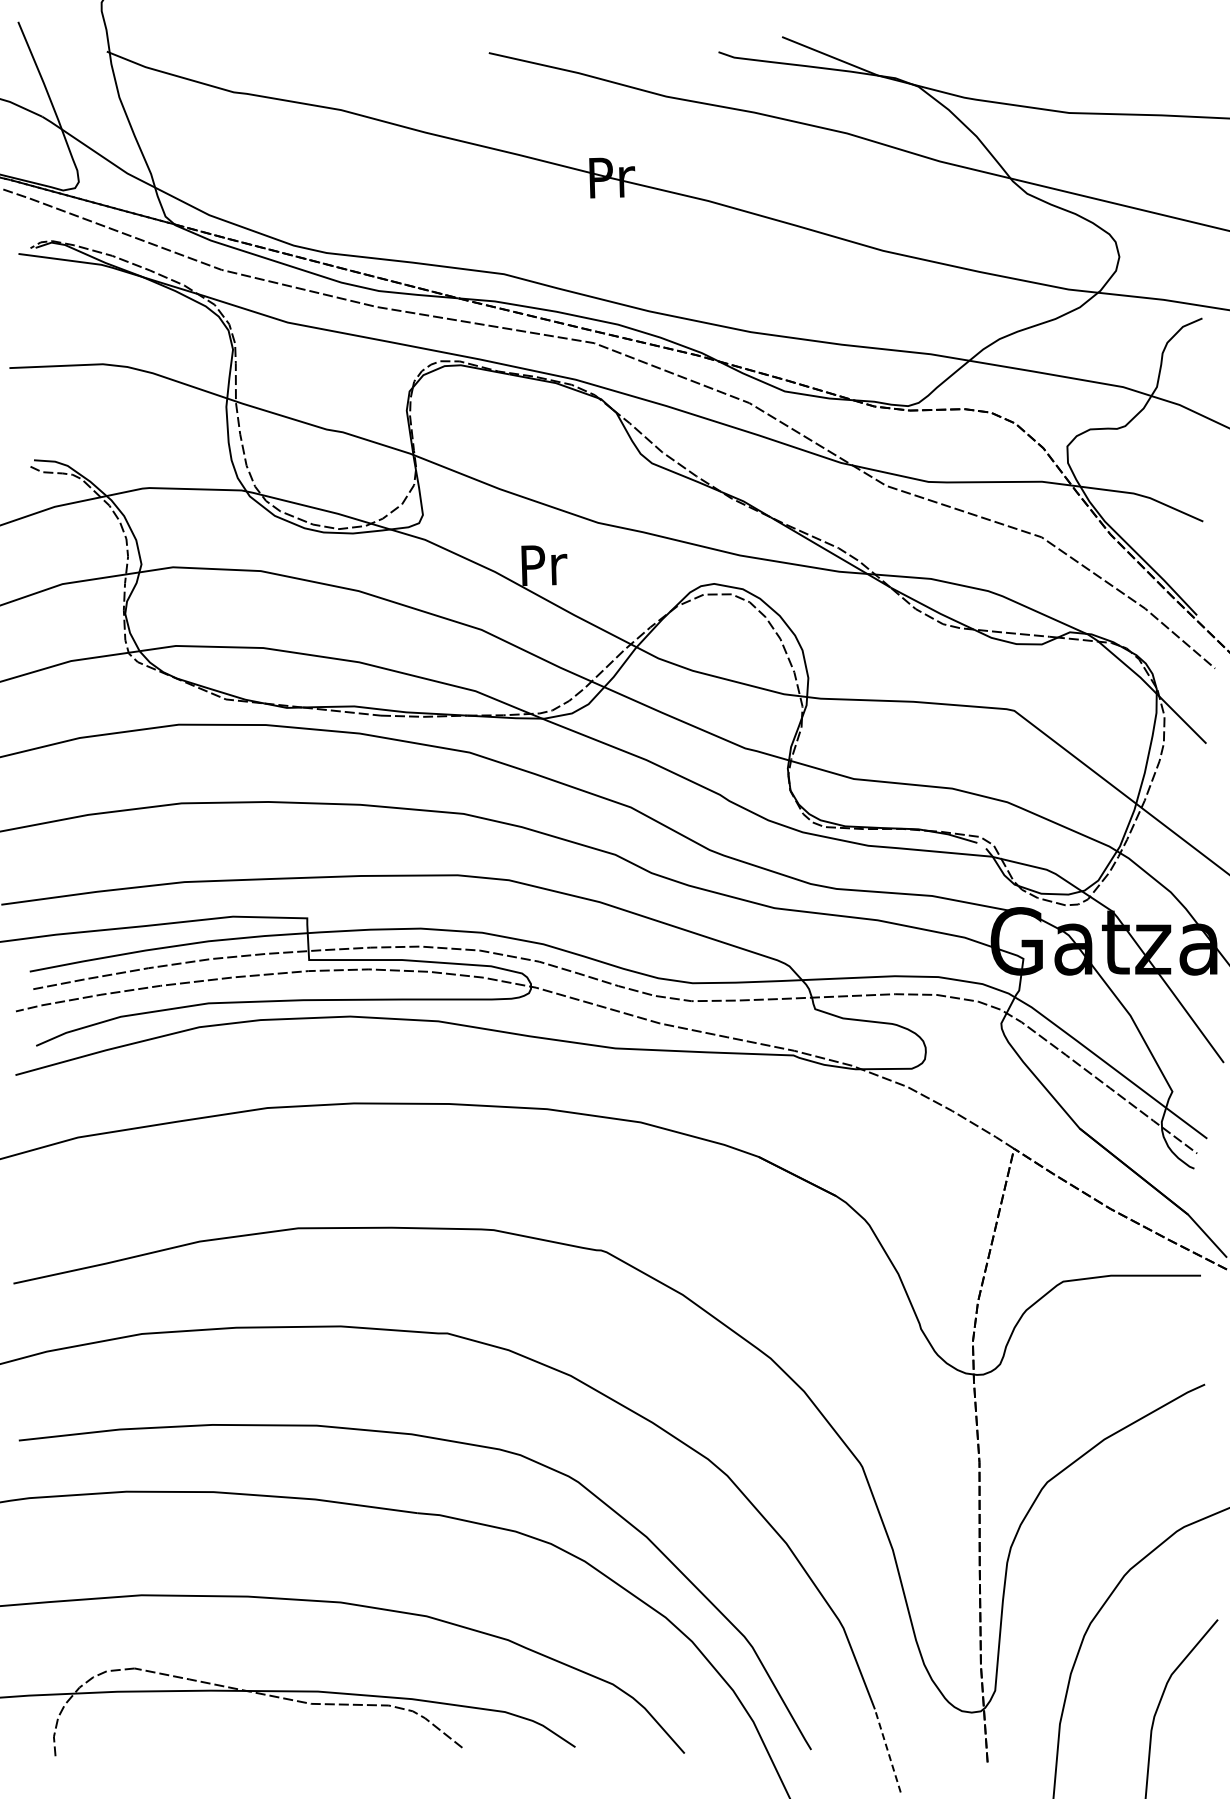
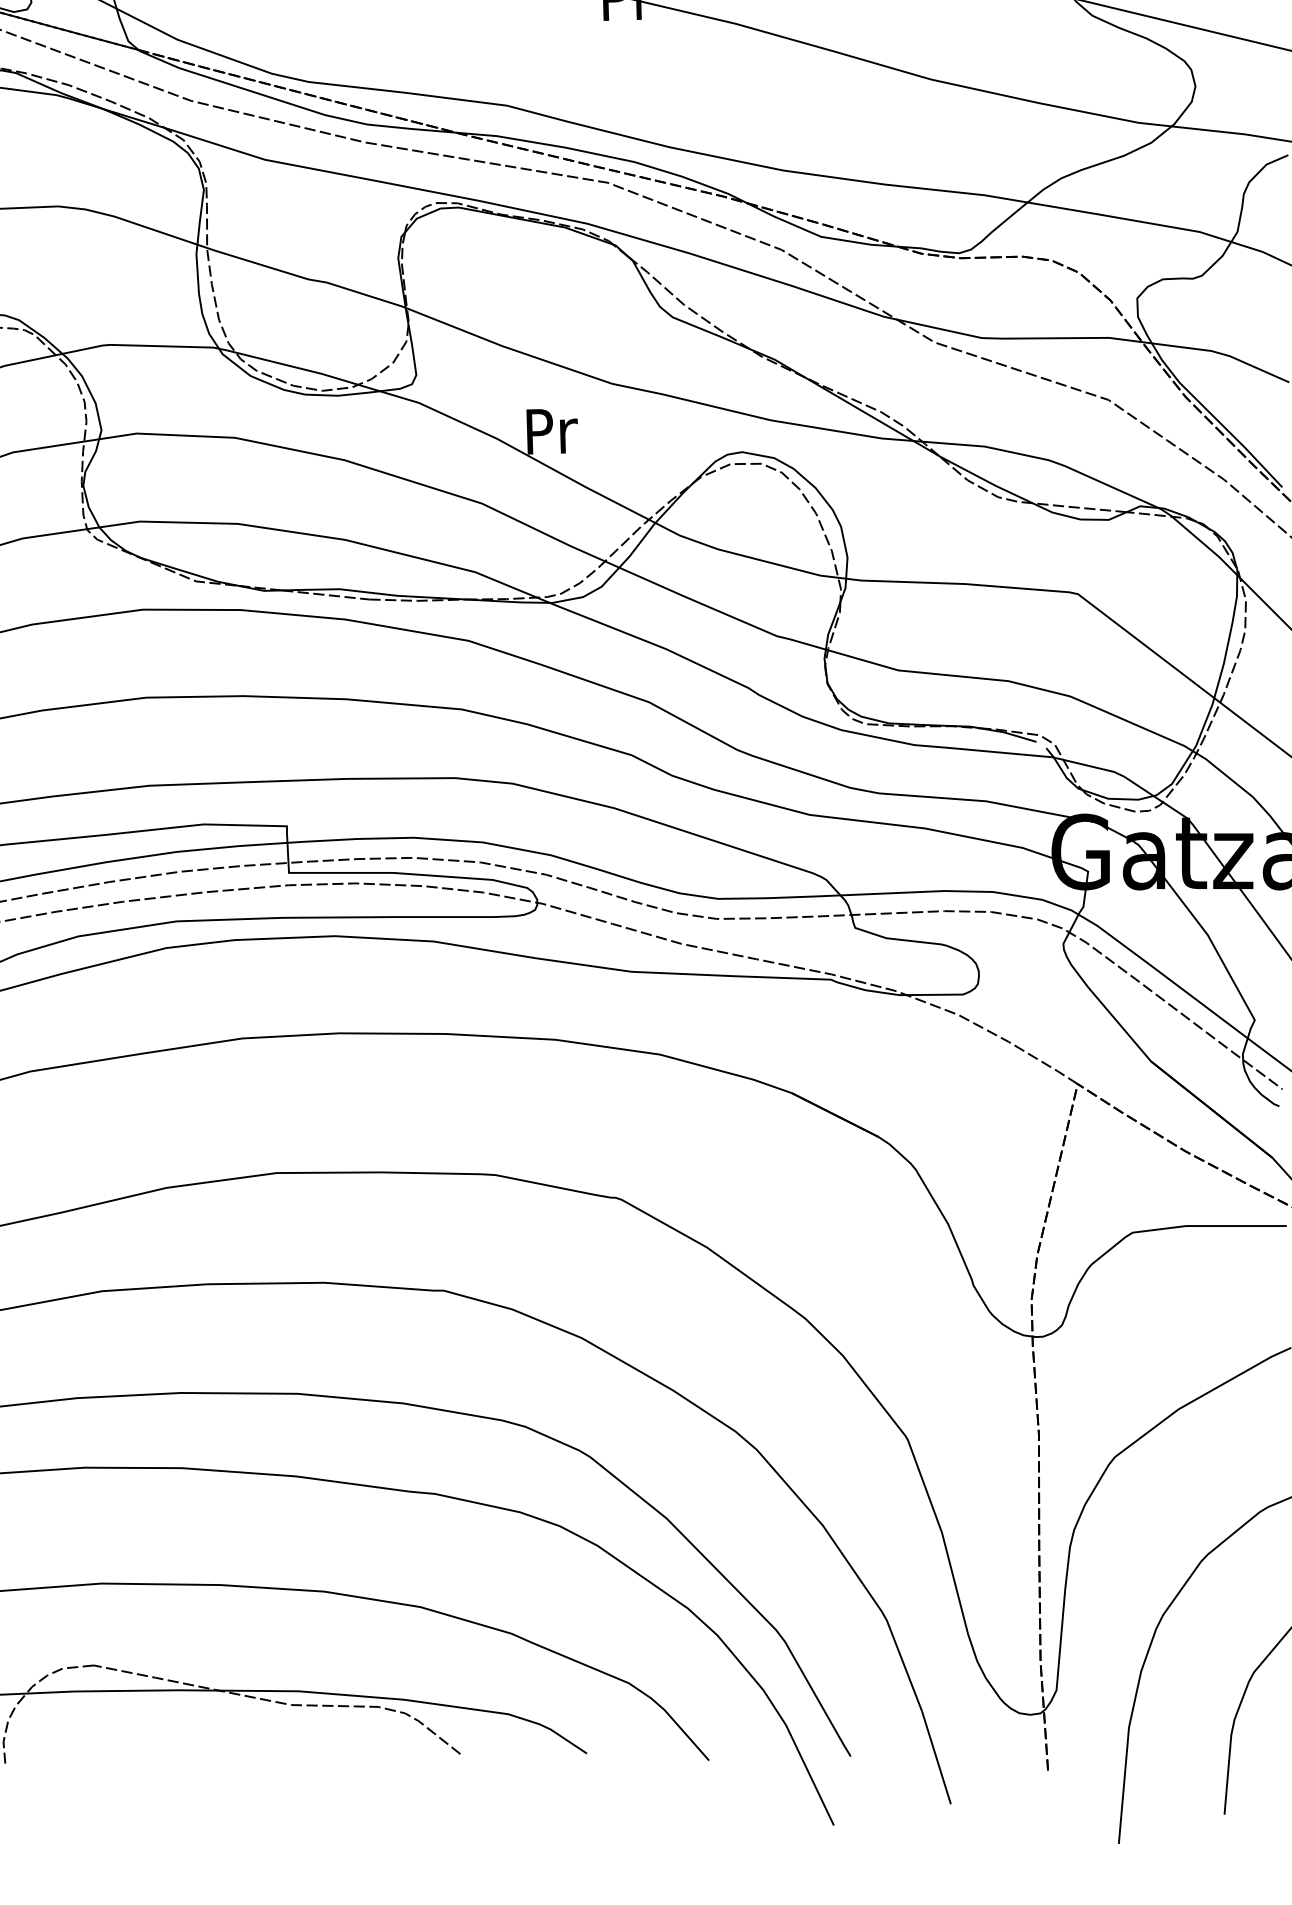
line: (887, 1750) -> (936, 1757), dashed -> solid

